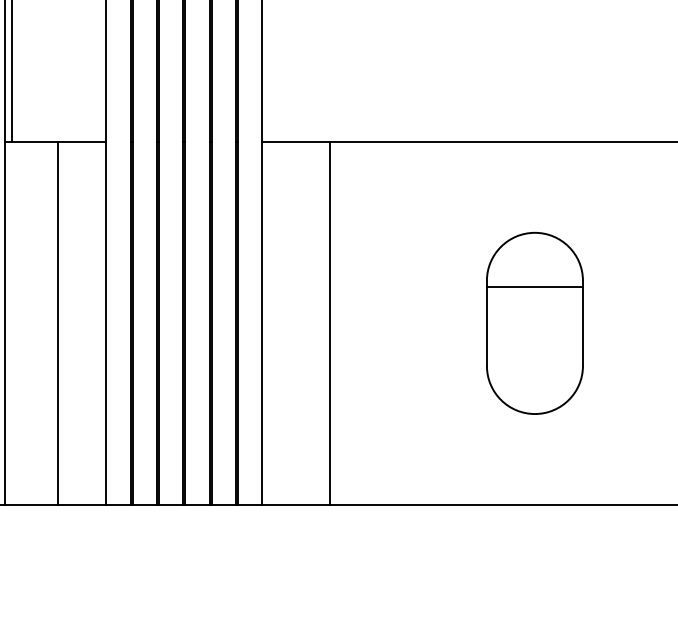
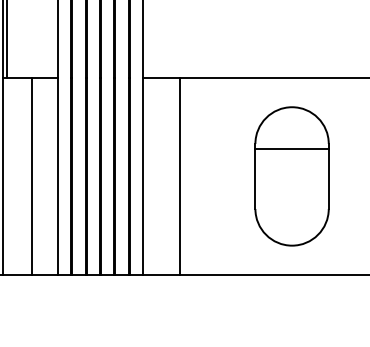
part: (534, 323) -> (291, 176), size x1.4

